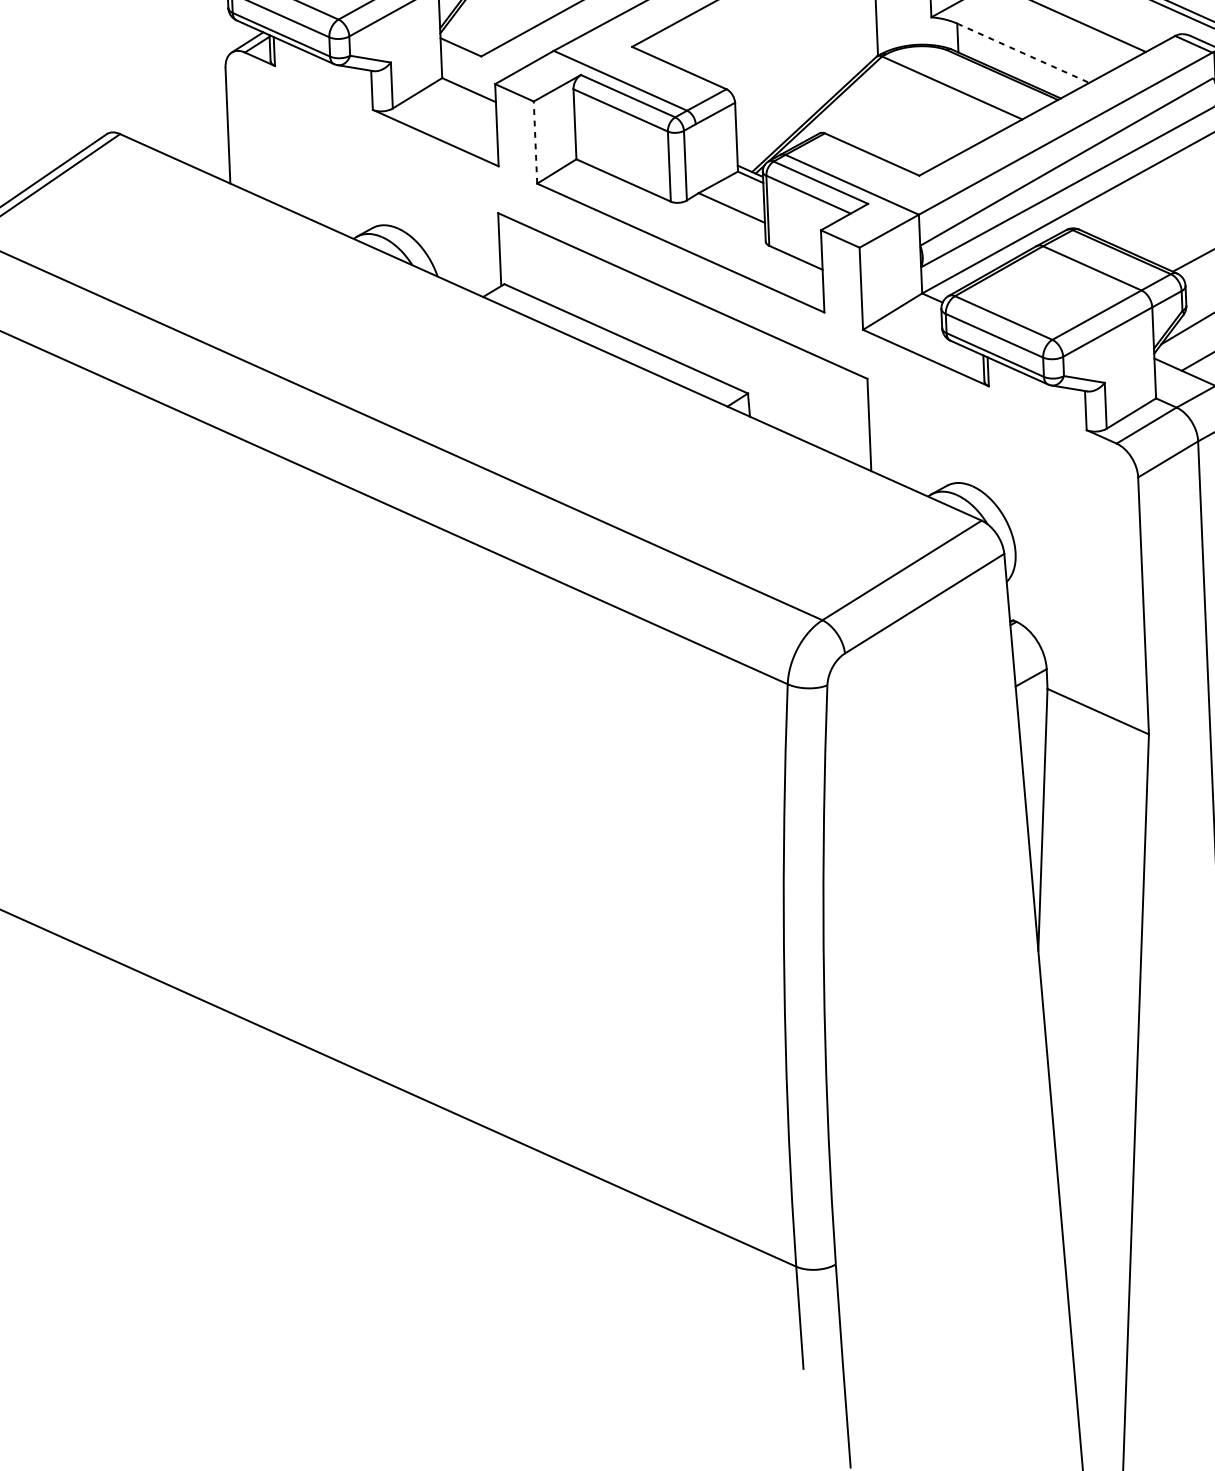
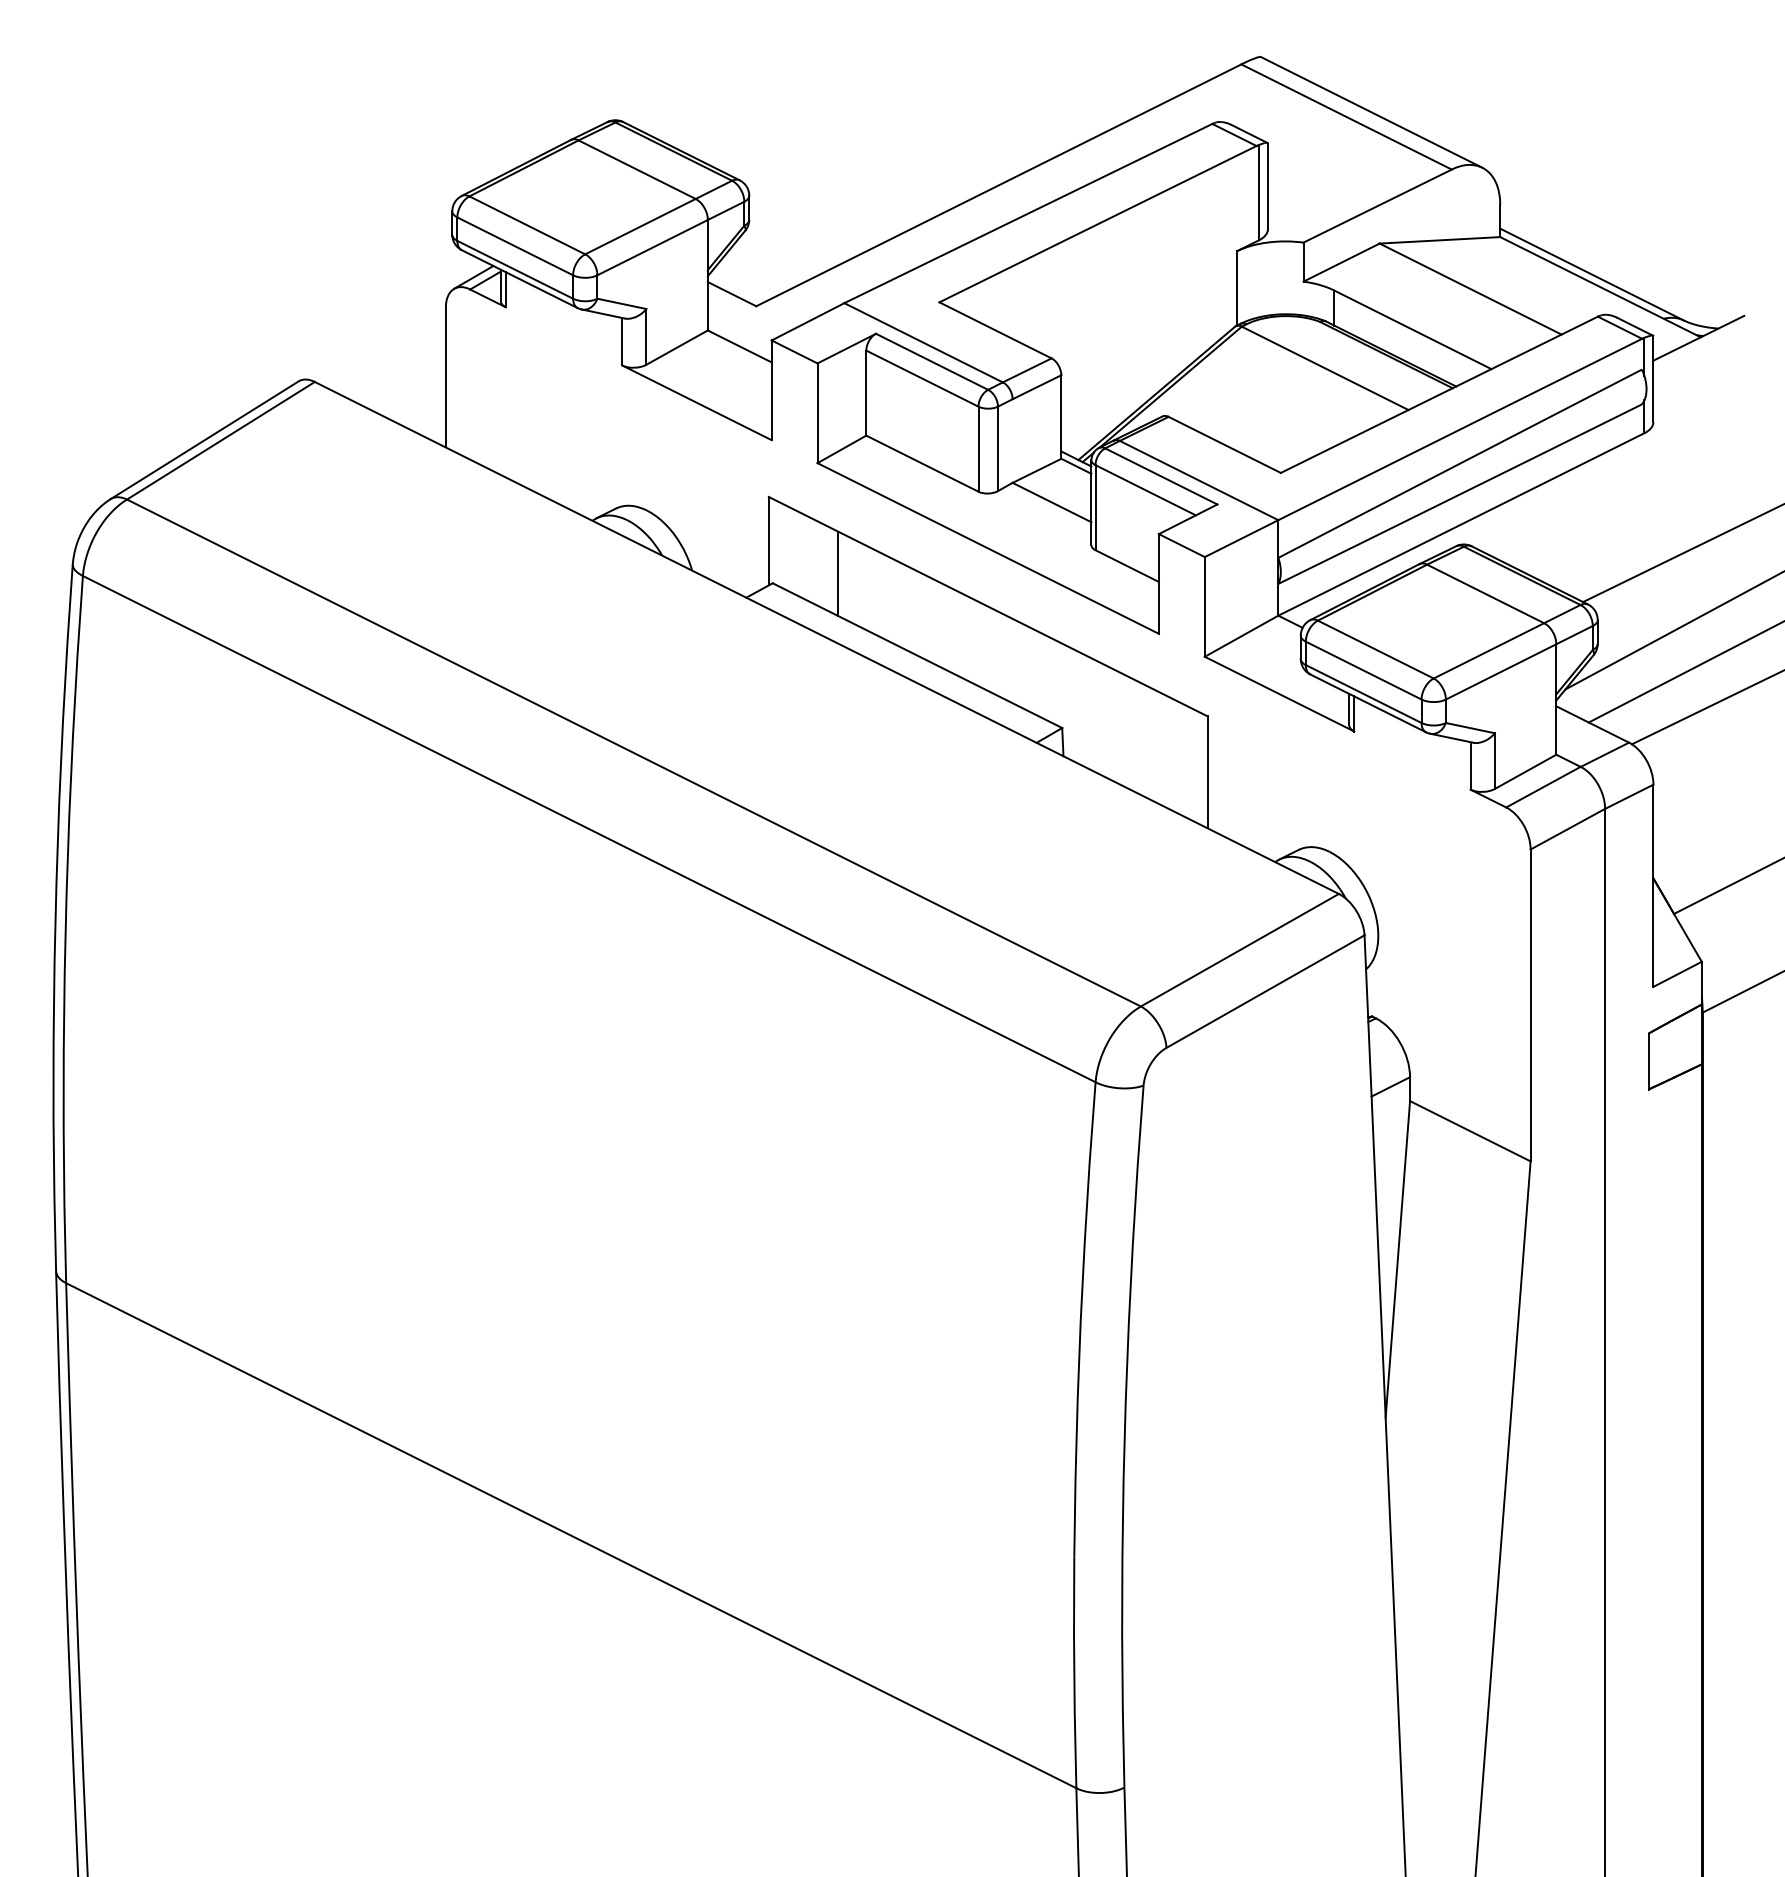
line: (1022, 52) -> (1412, 329), dashed -> solid
line: (535, 142) -> (817, 413), dashed -> solid
line: (558, 273) -> (838, 573), added

